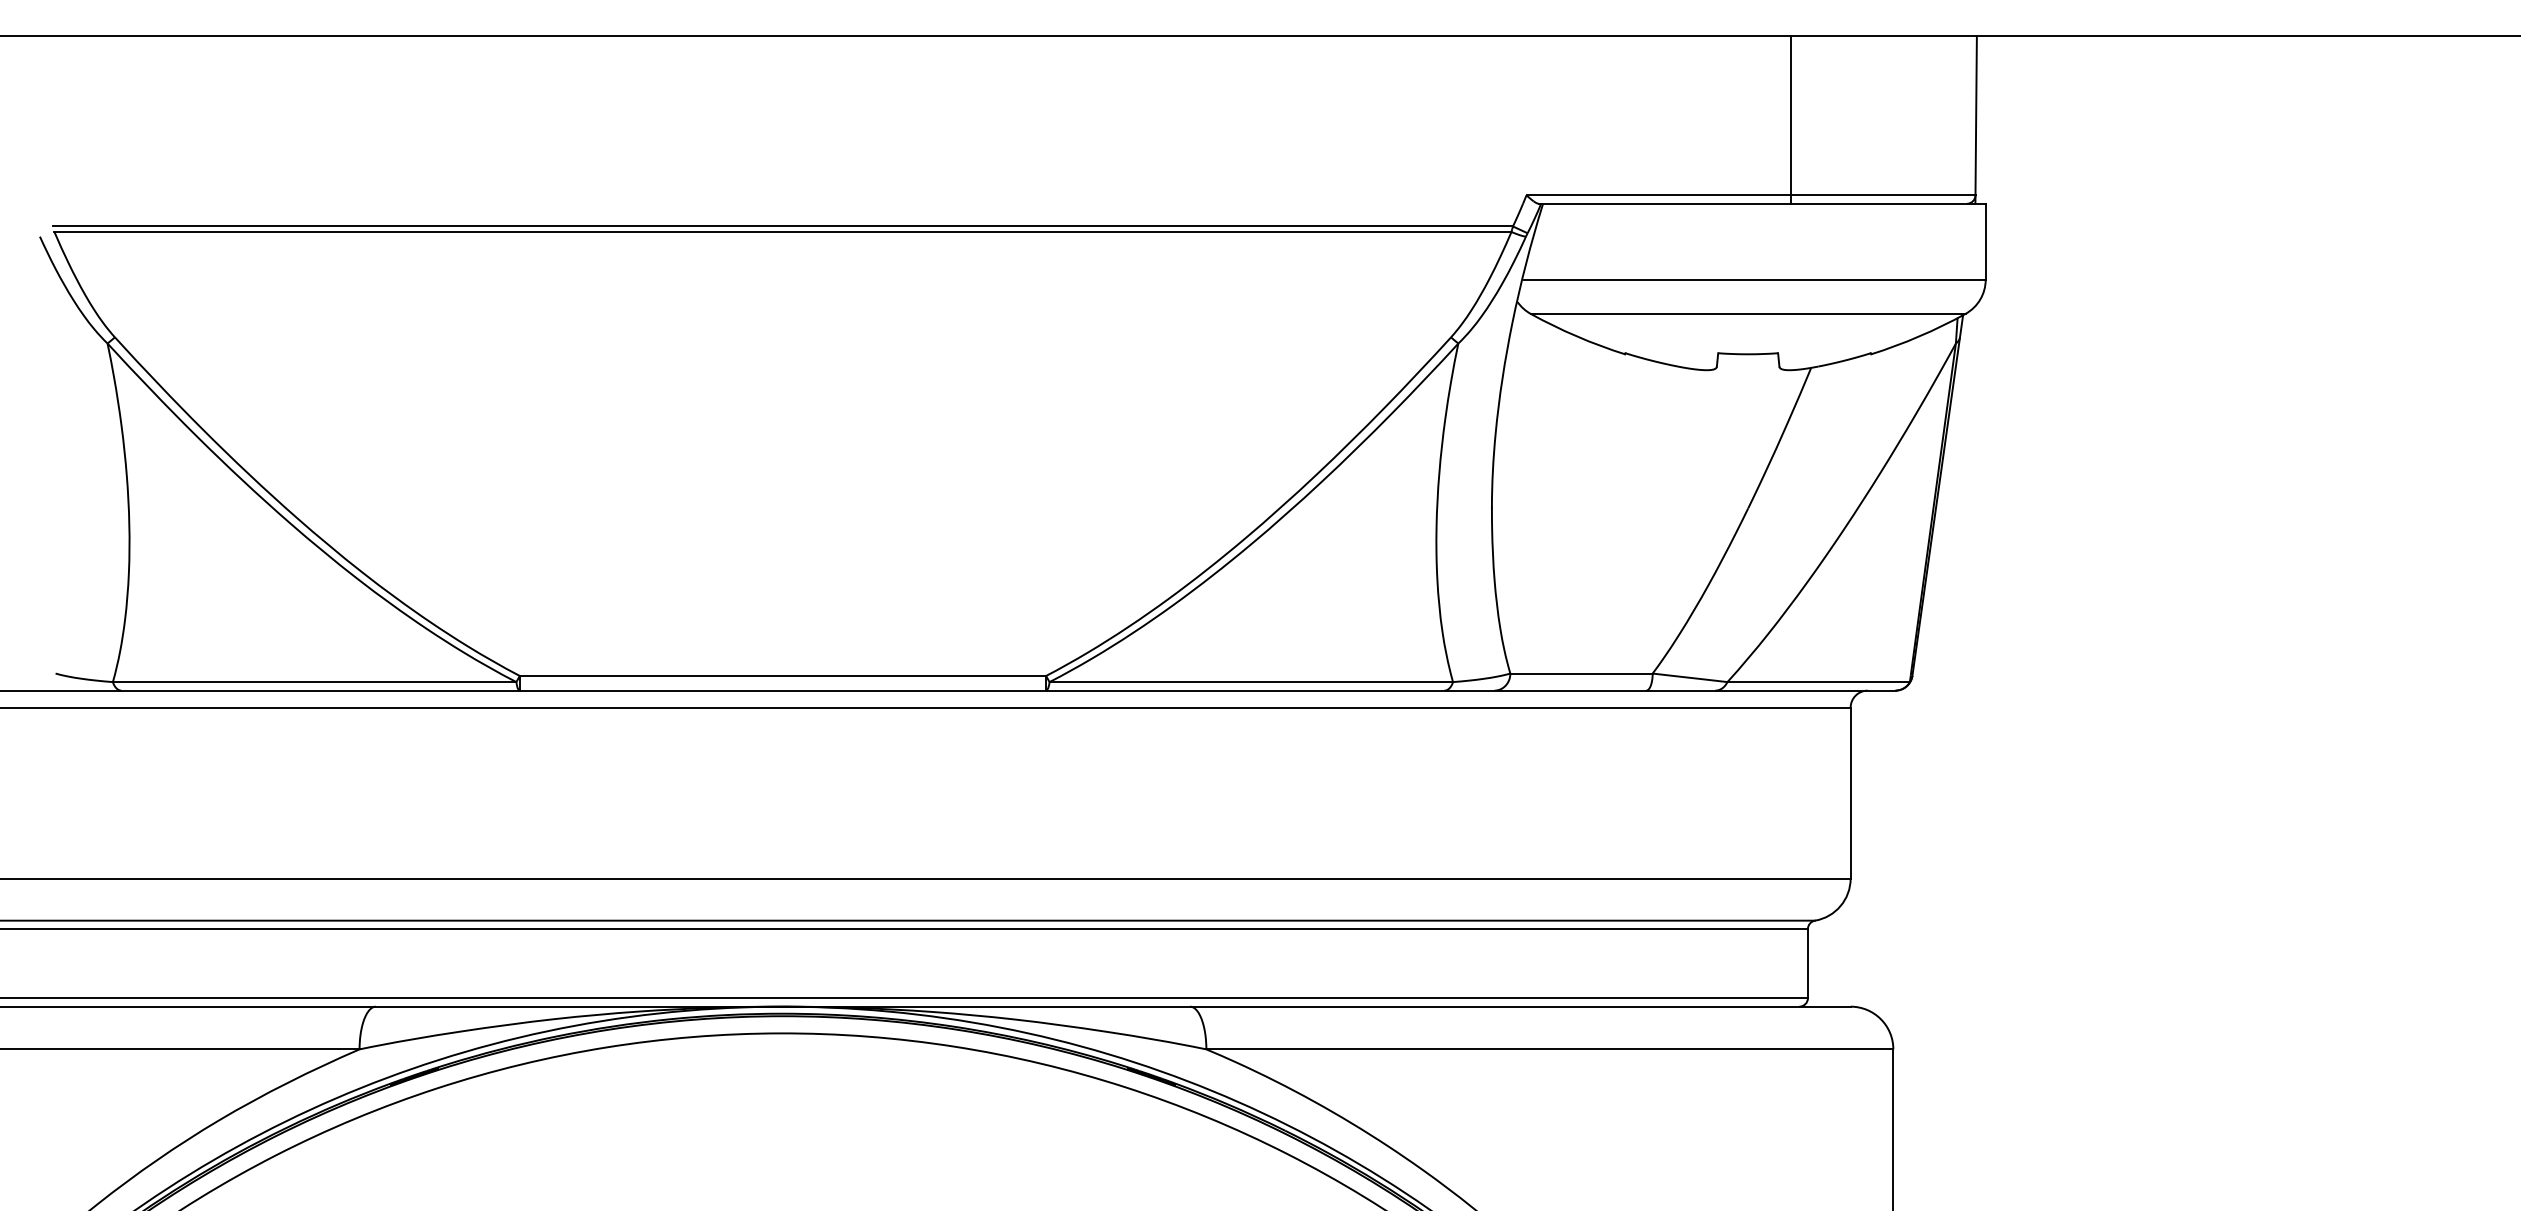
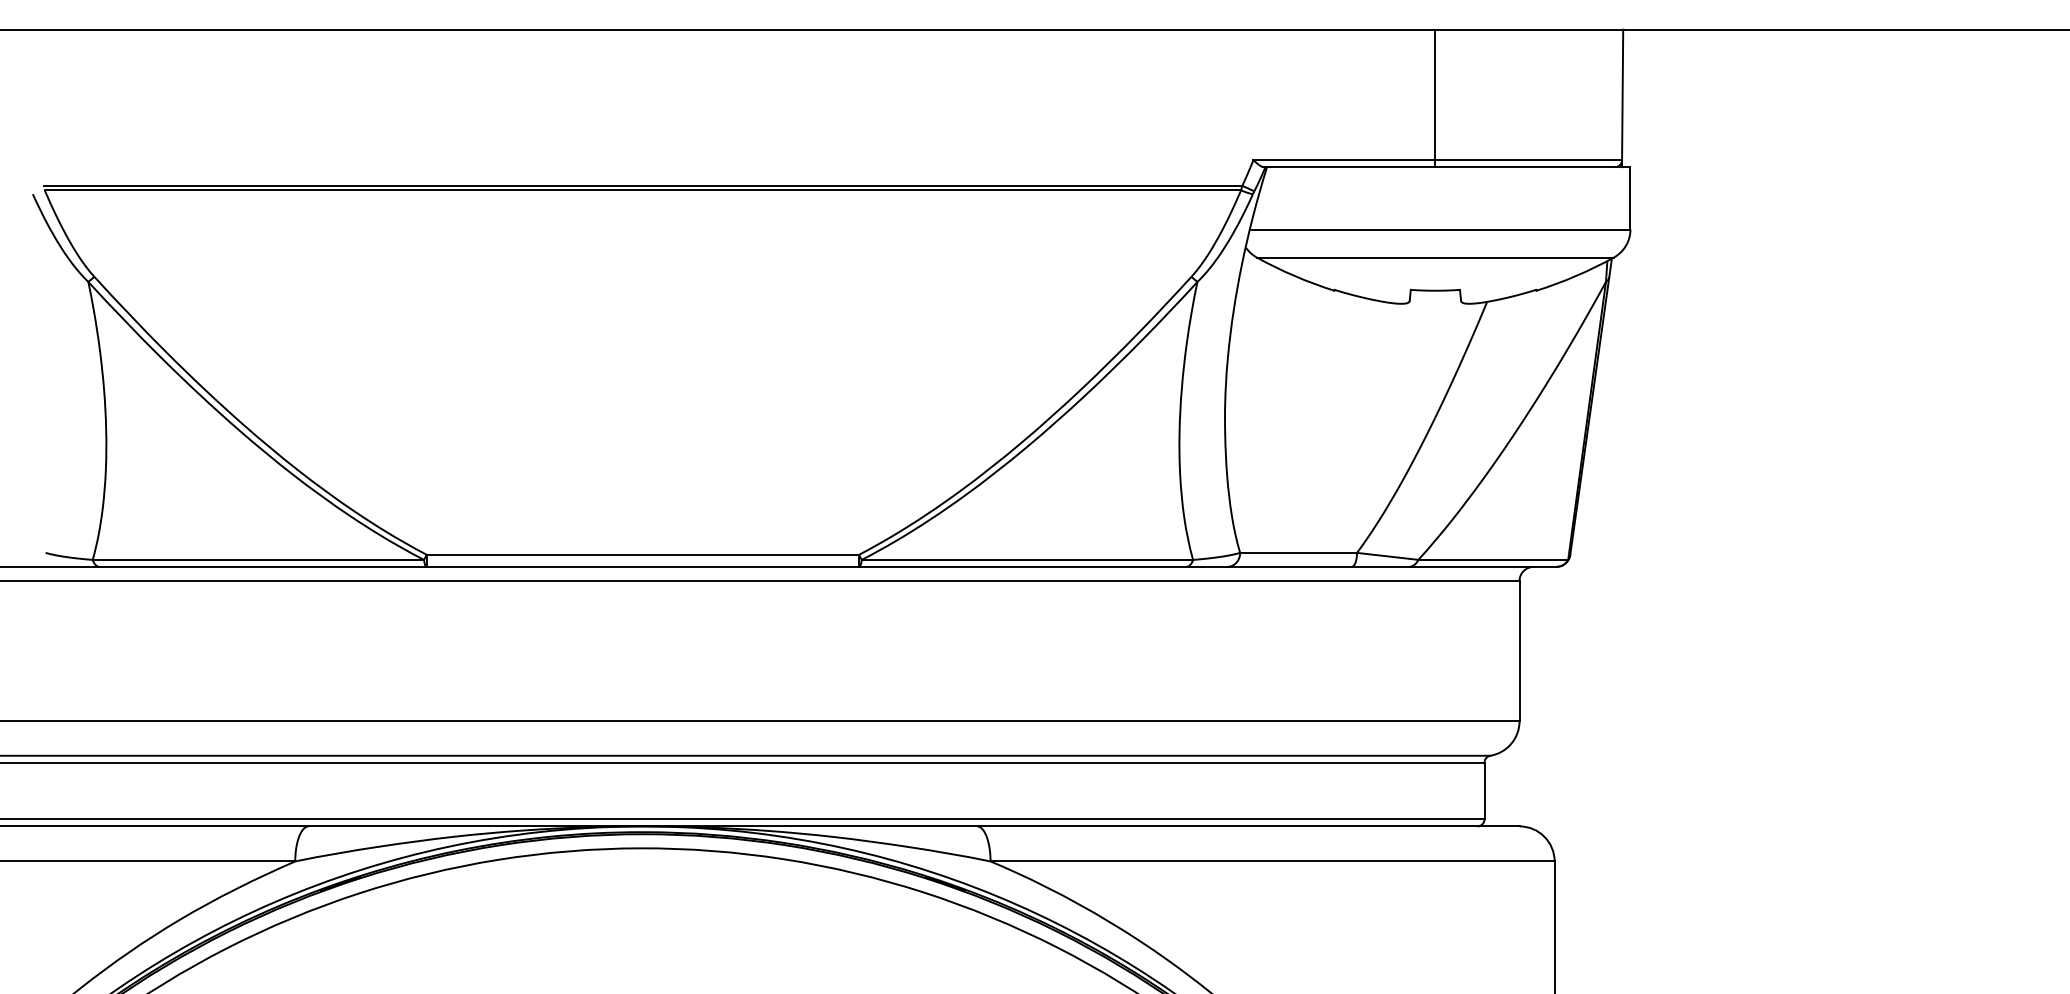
line: (1790, 120) -> (1435, 98), moved

